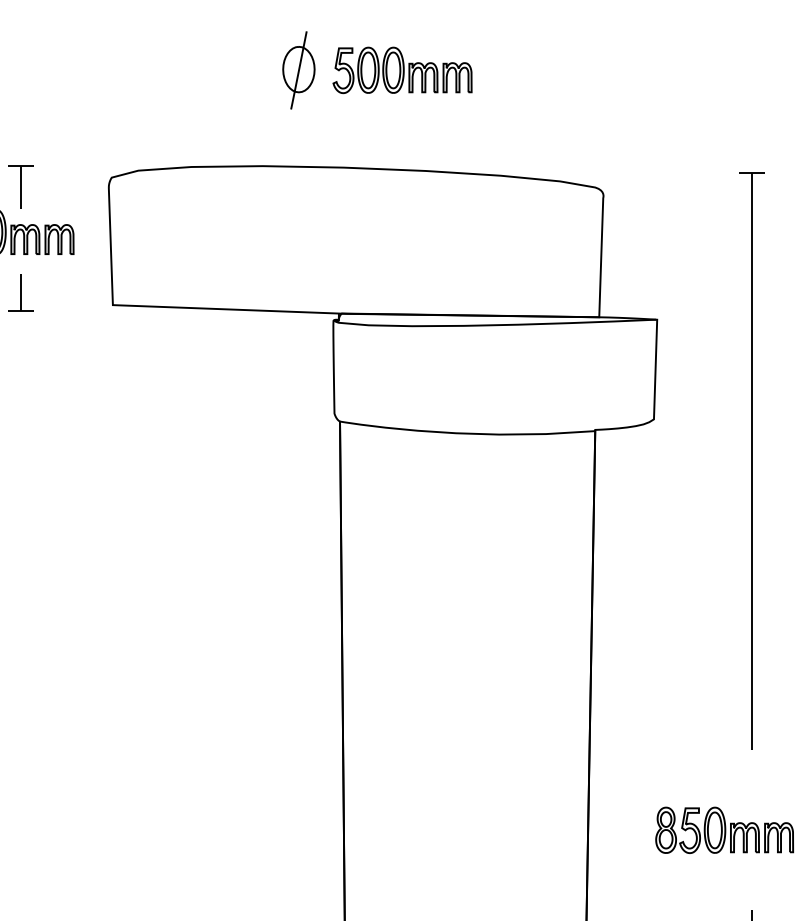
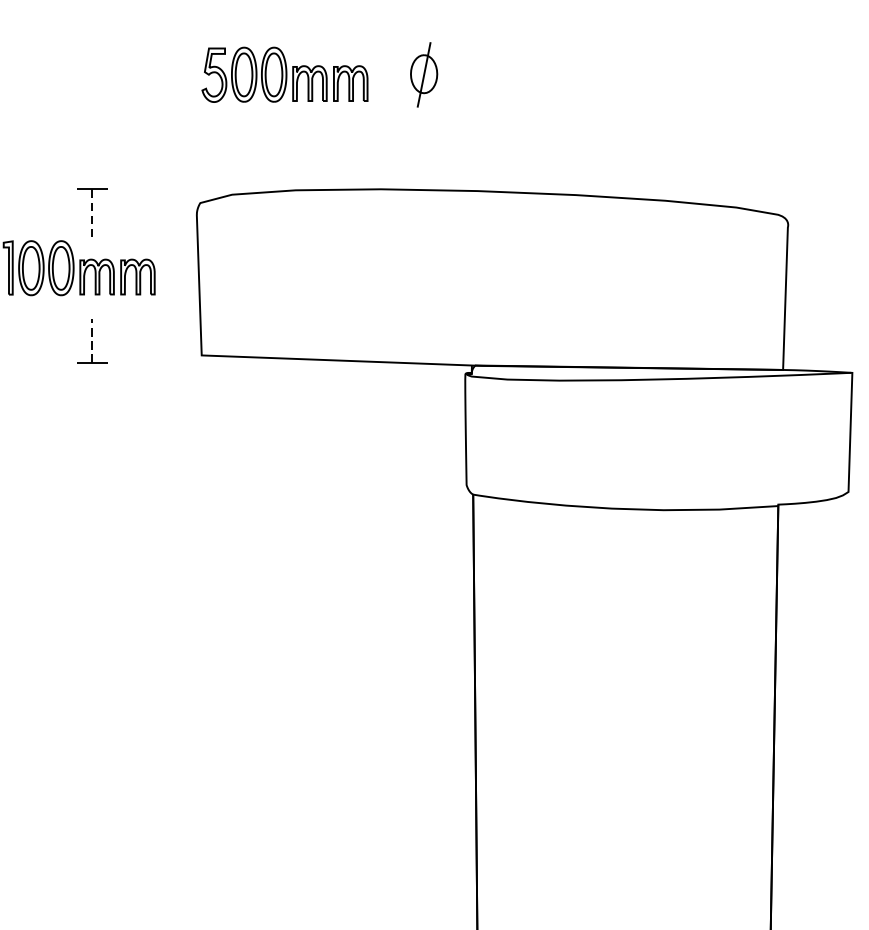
part: (298, 70) -> (423, 74), size x0.7
part: (402, 70) -> (284, 74), moved
line: (21, 187) -> (92, 214), solid -> dashed
line: (21, 292) -> (92, 340), solid -> dashed

